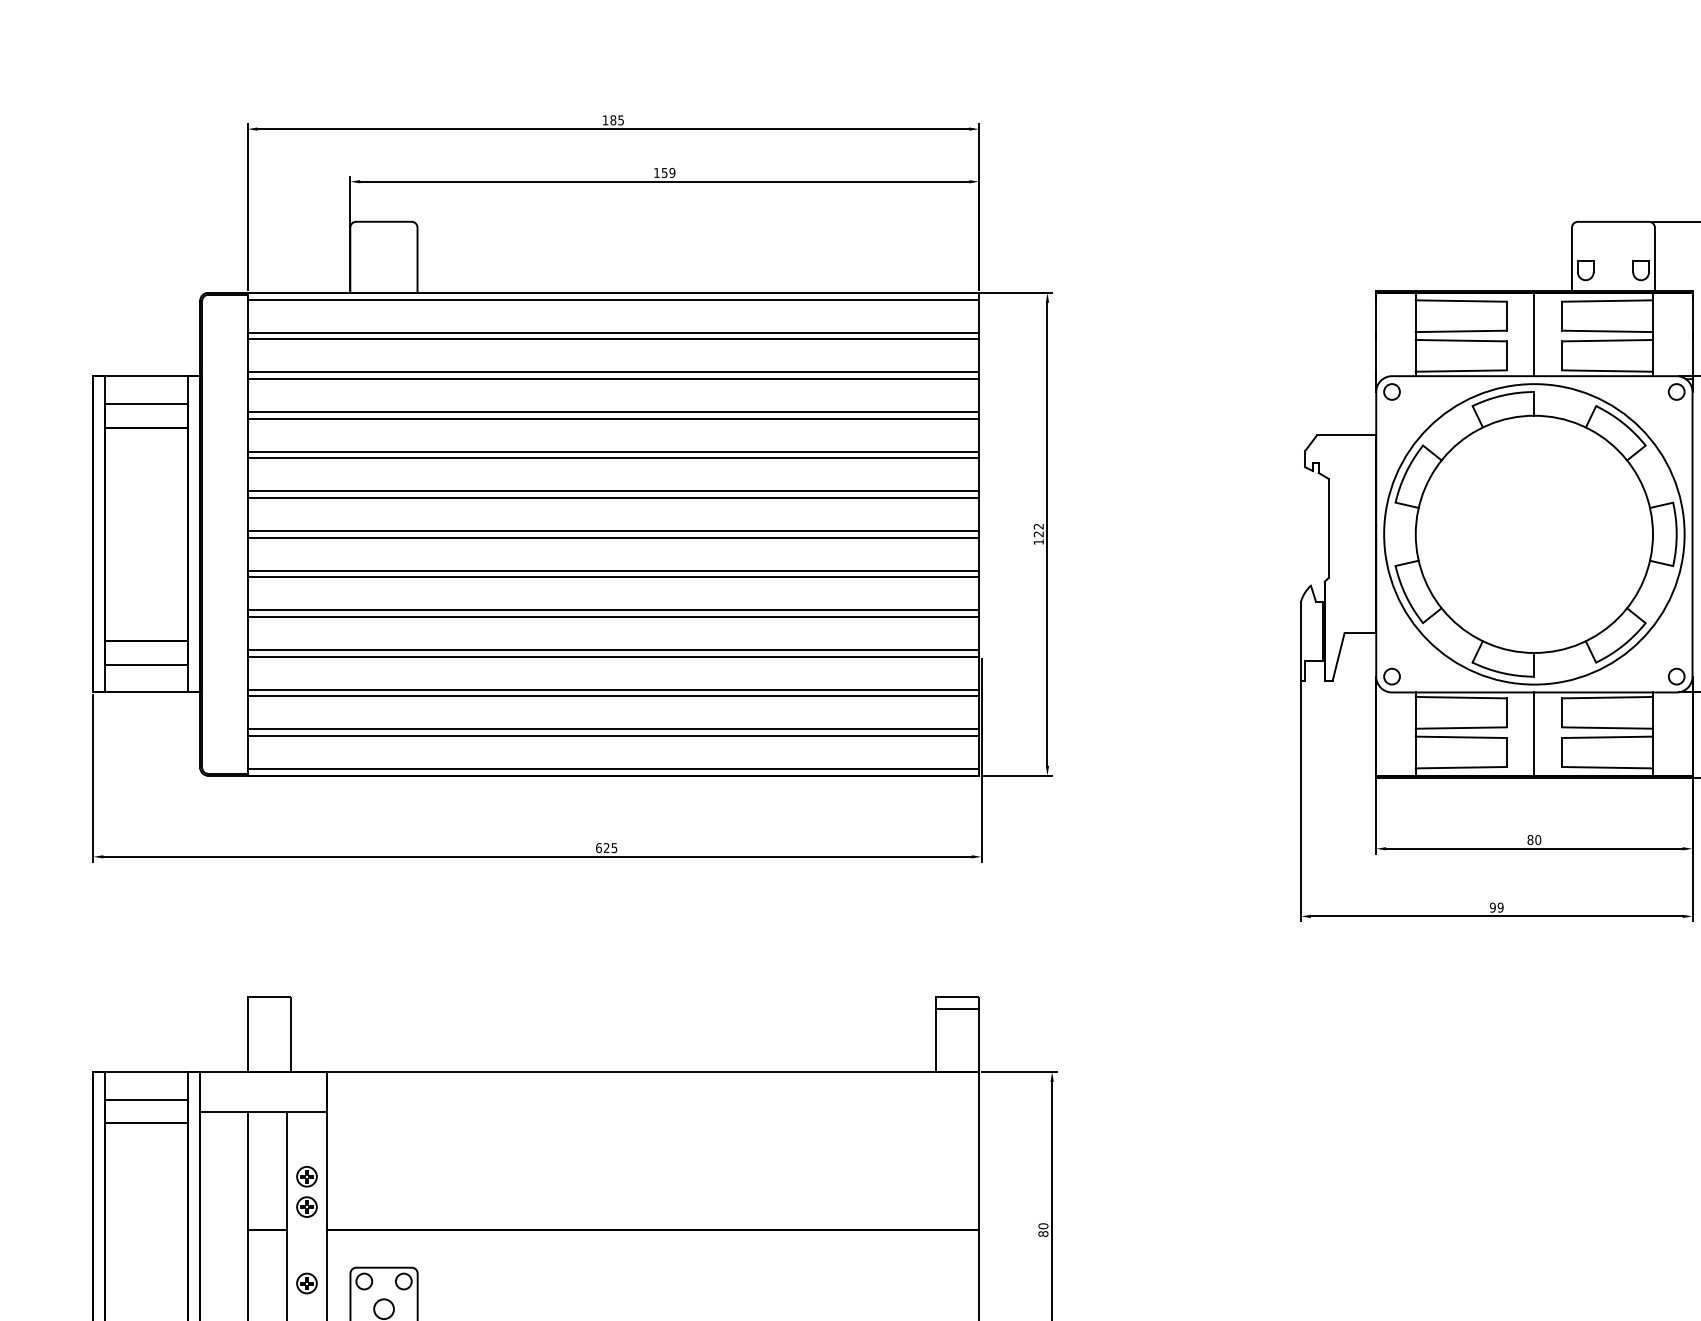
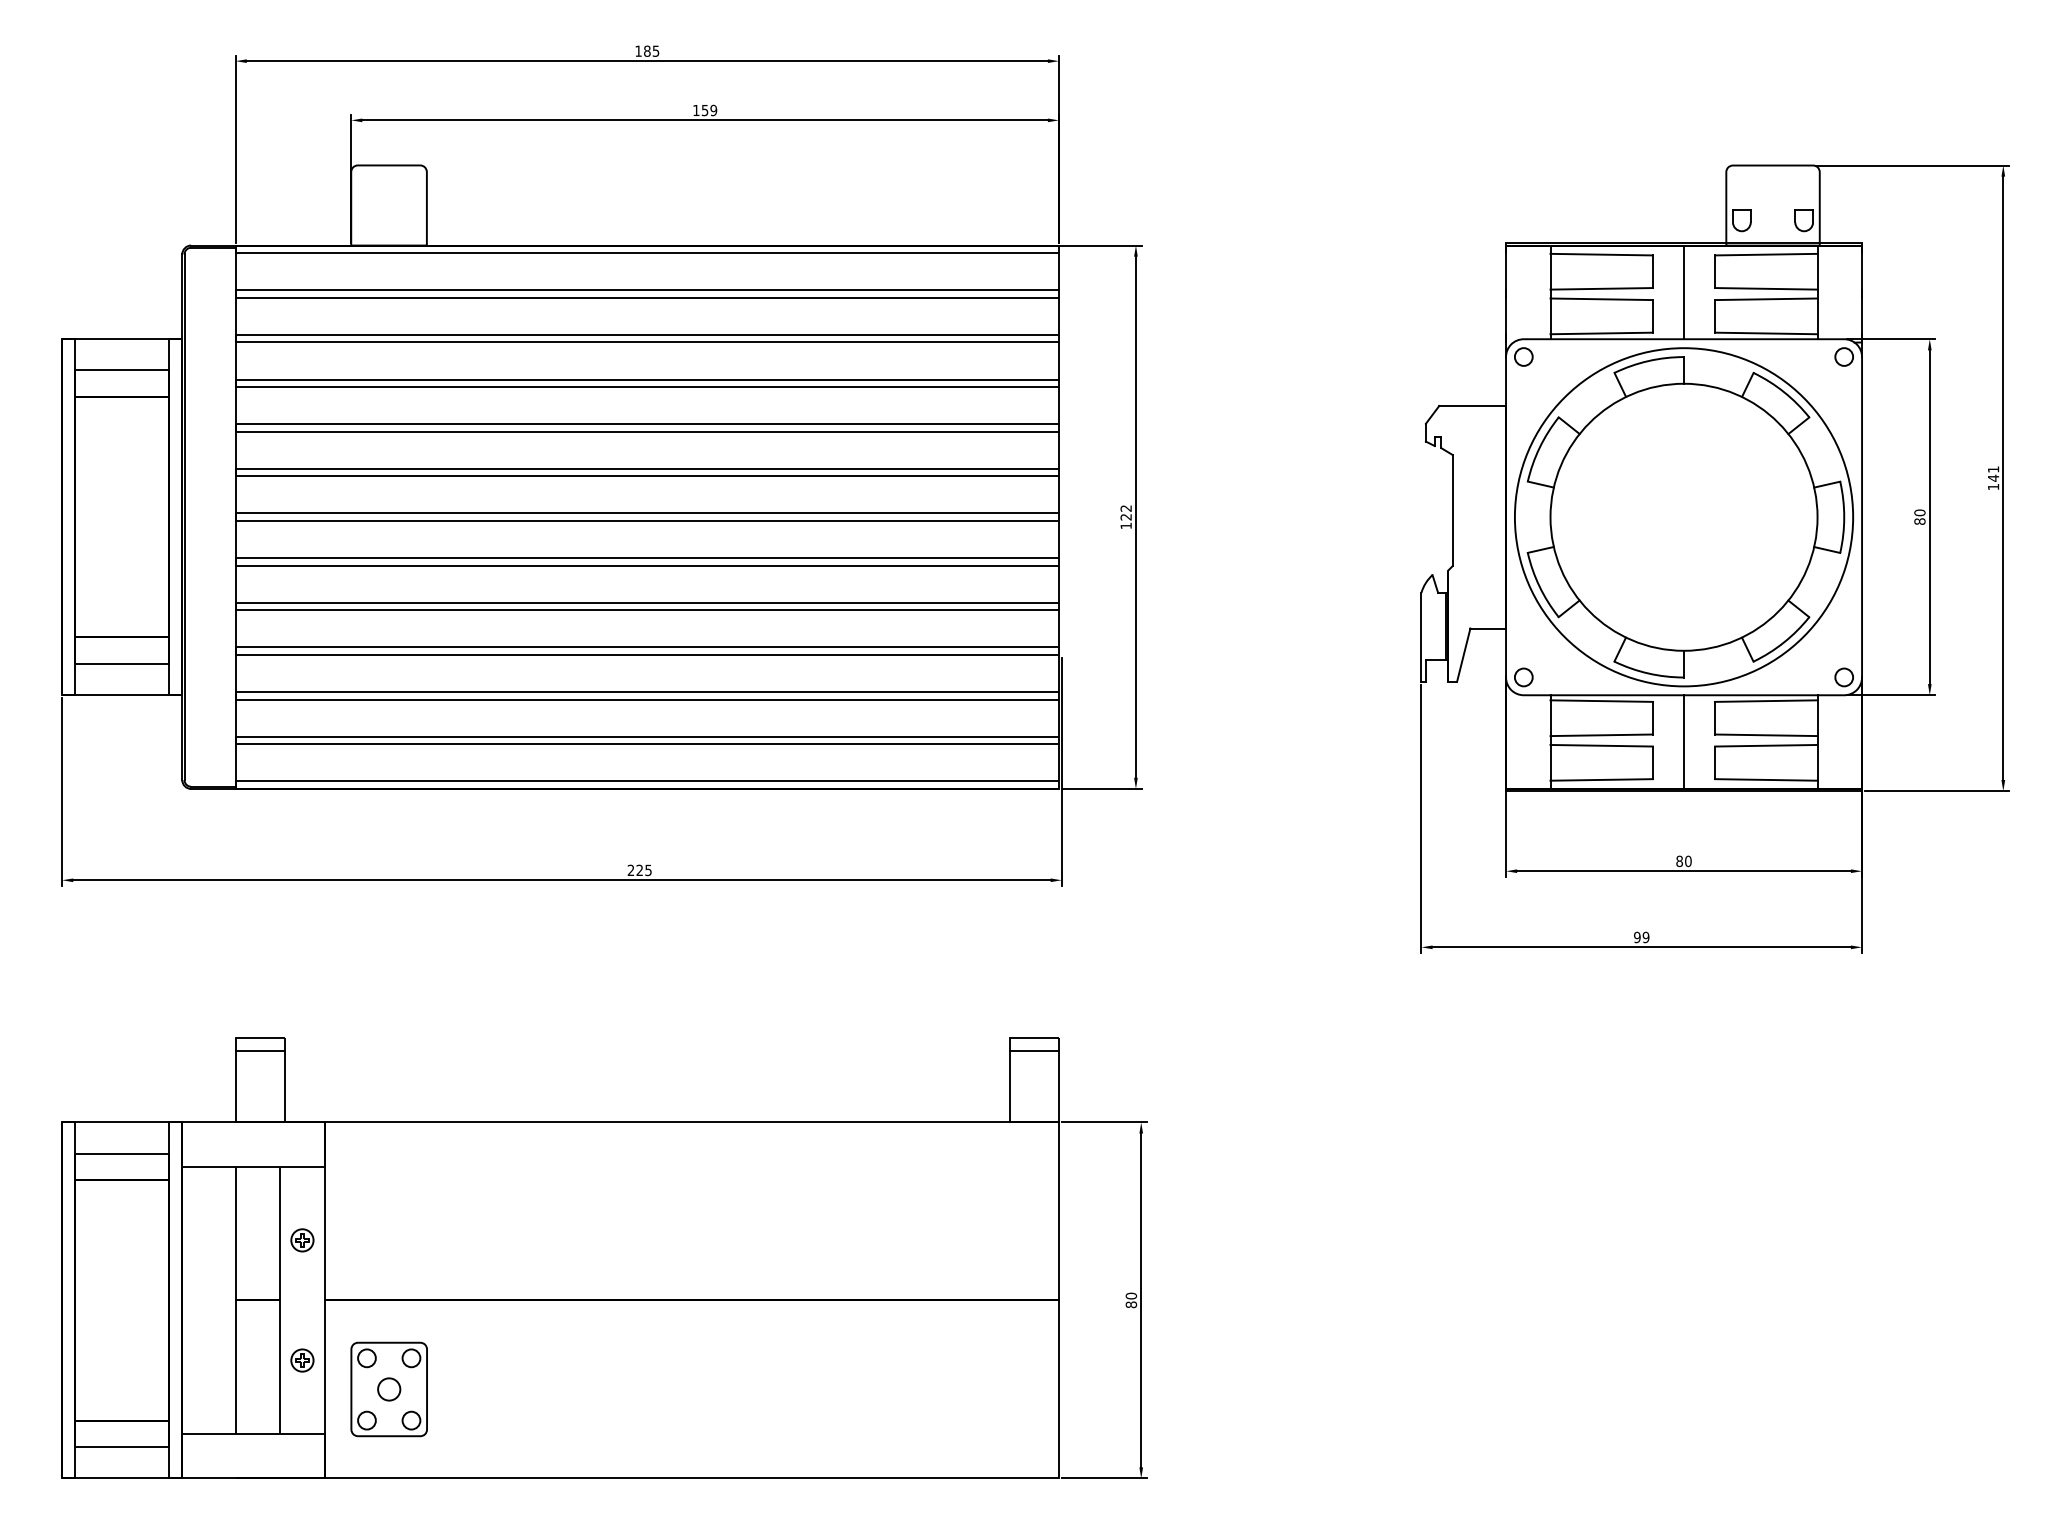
text: (598, 848) -> (630, 870), 625 -> 225
line: (268, 1008) -> (259, 1051), added
part: (307, 1207) -> (302, 1274), removed

